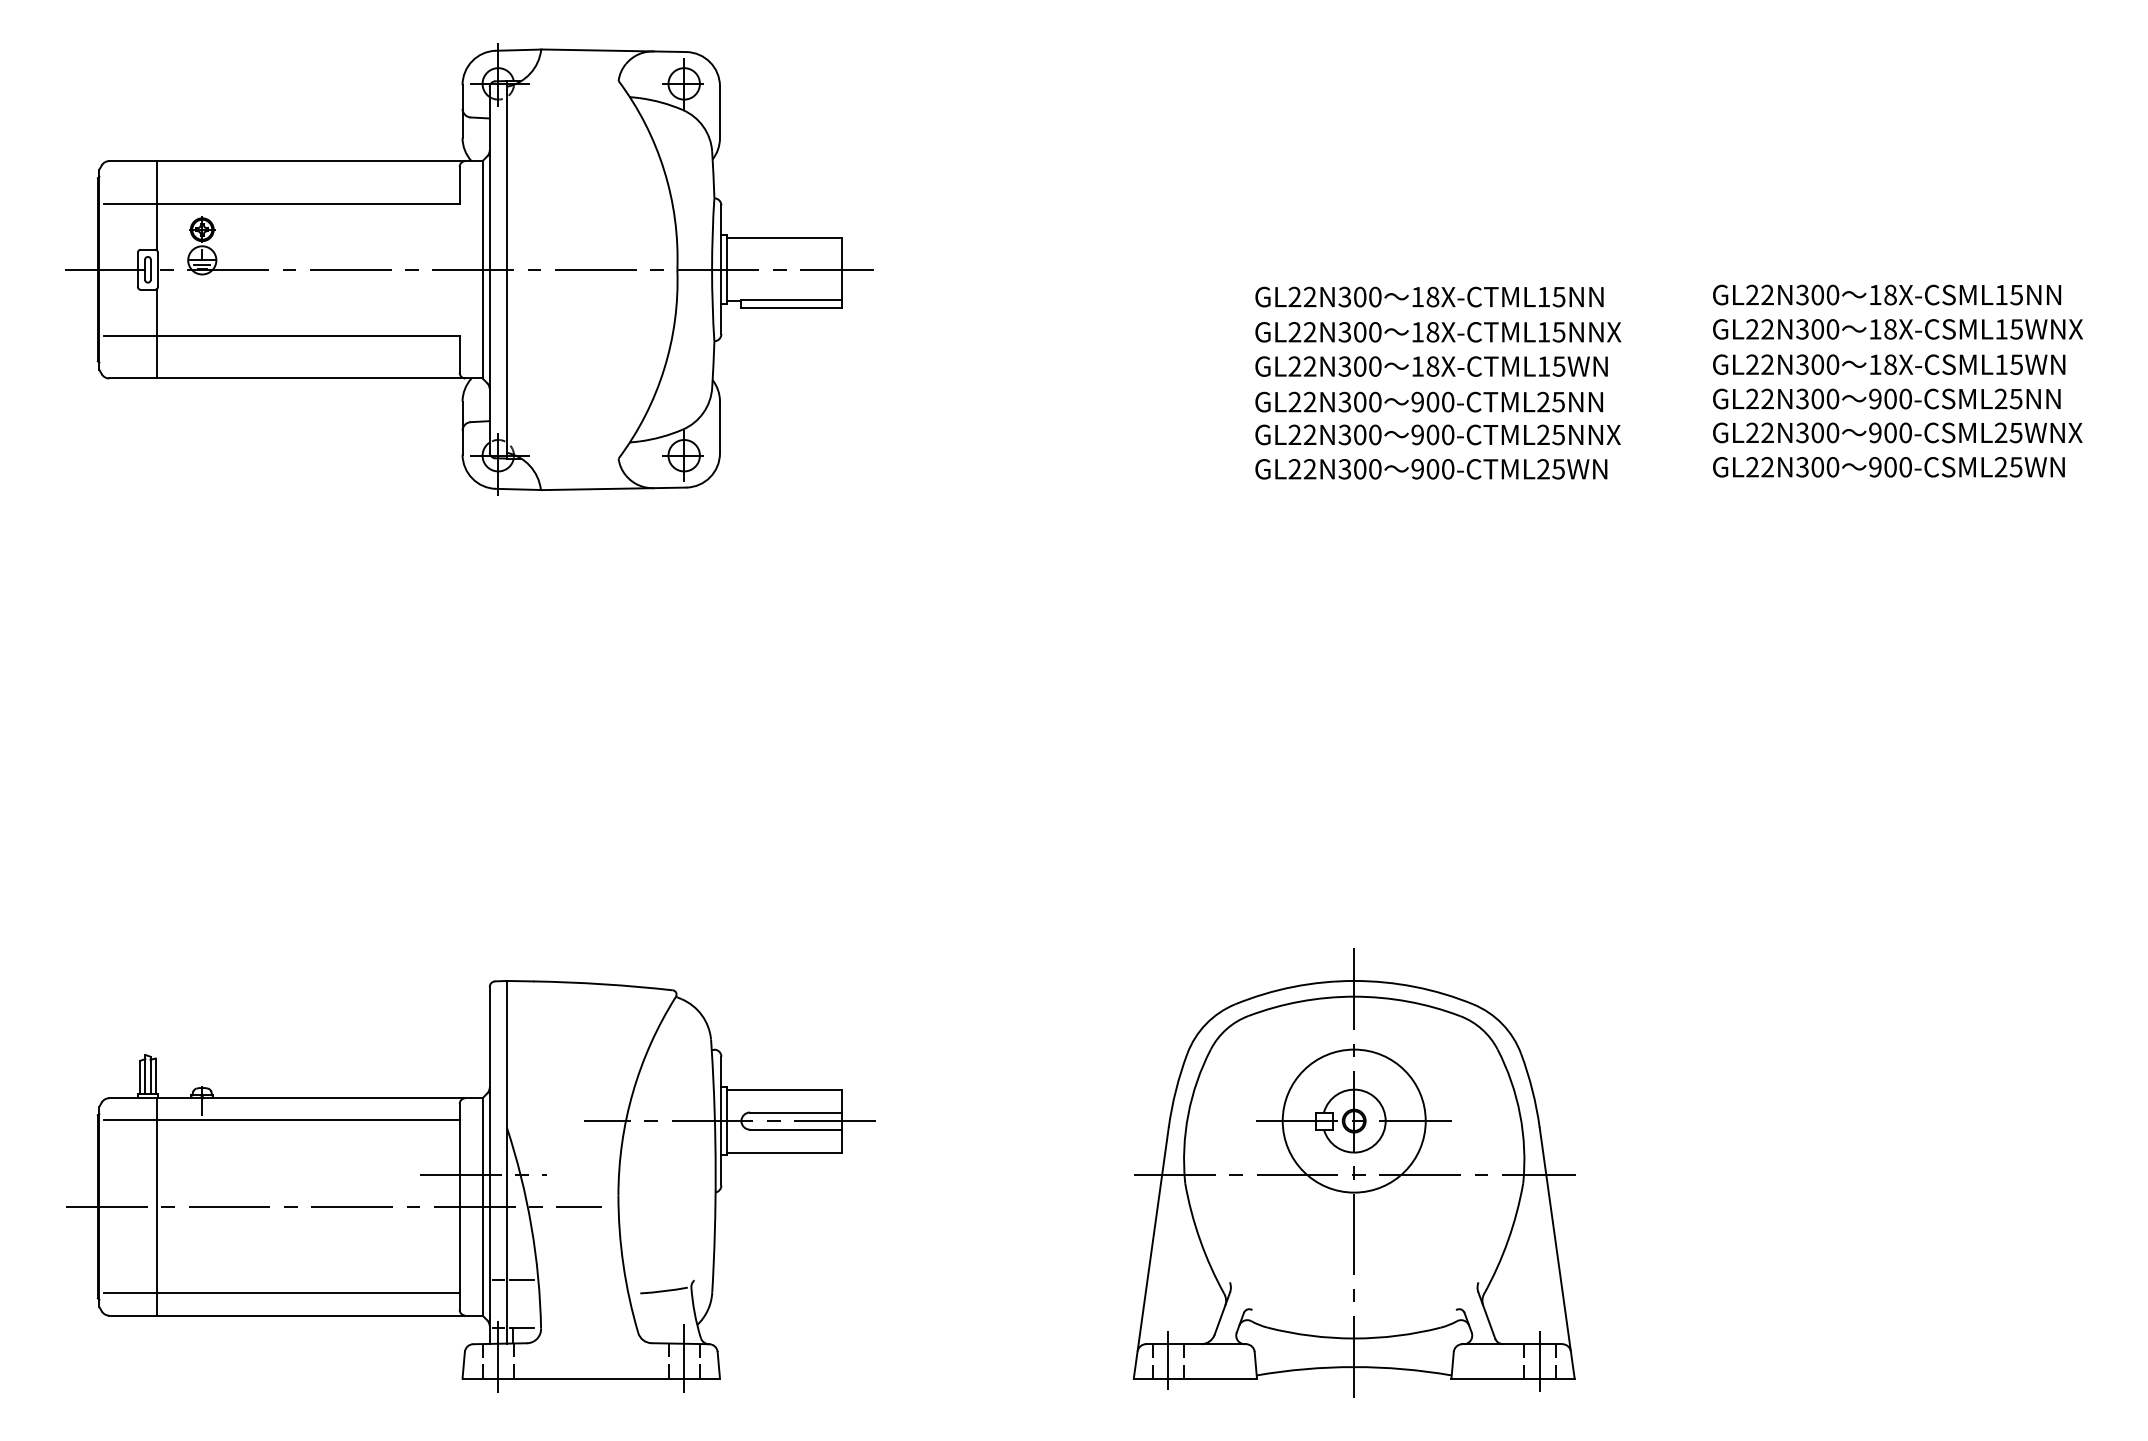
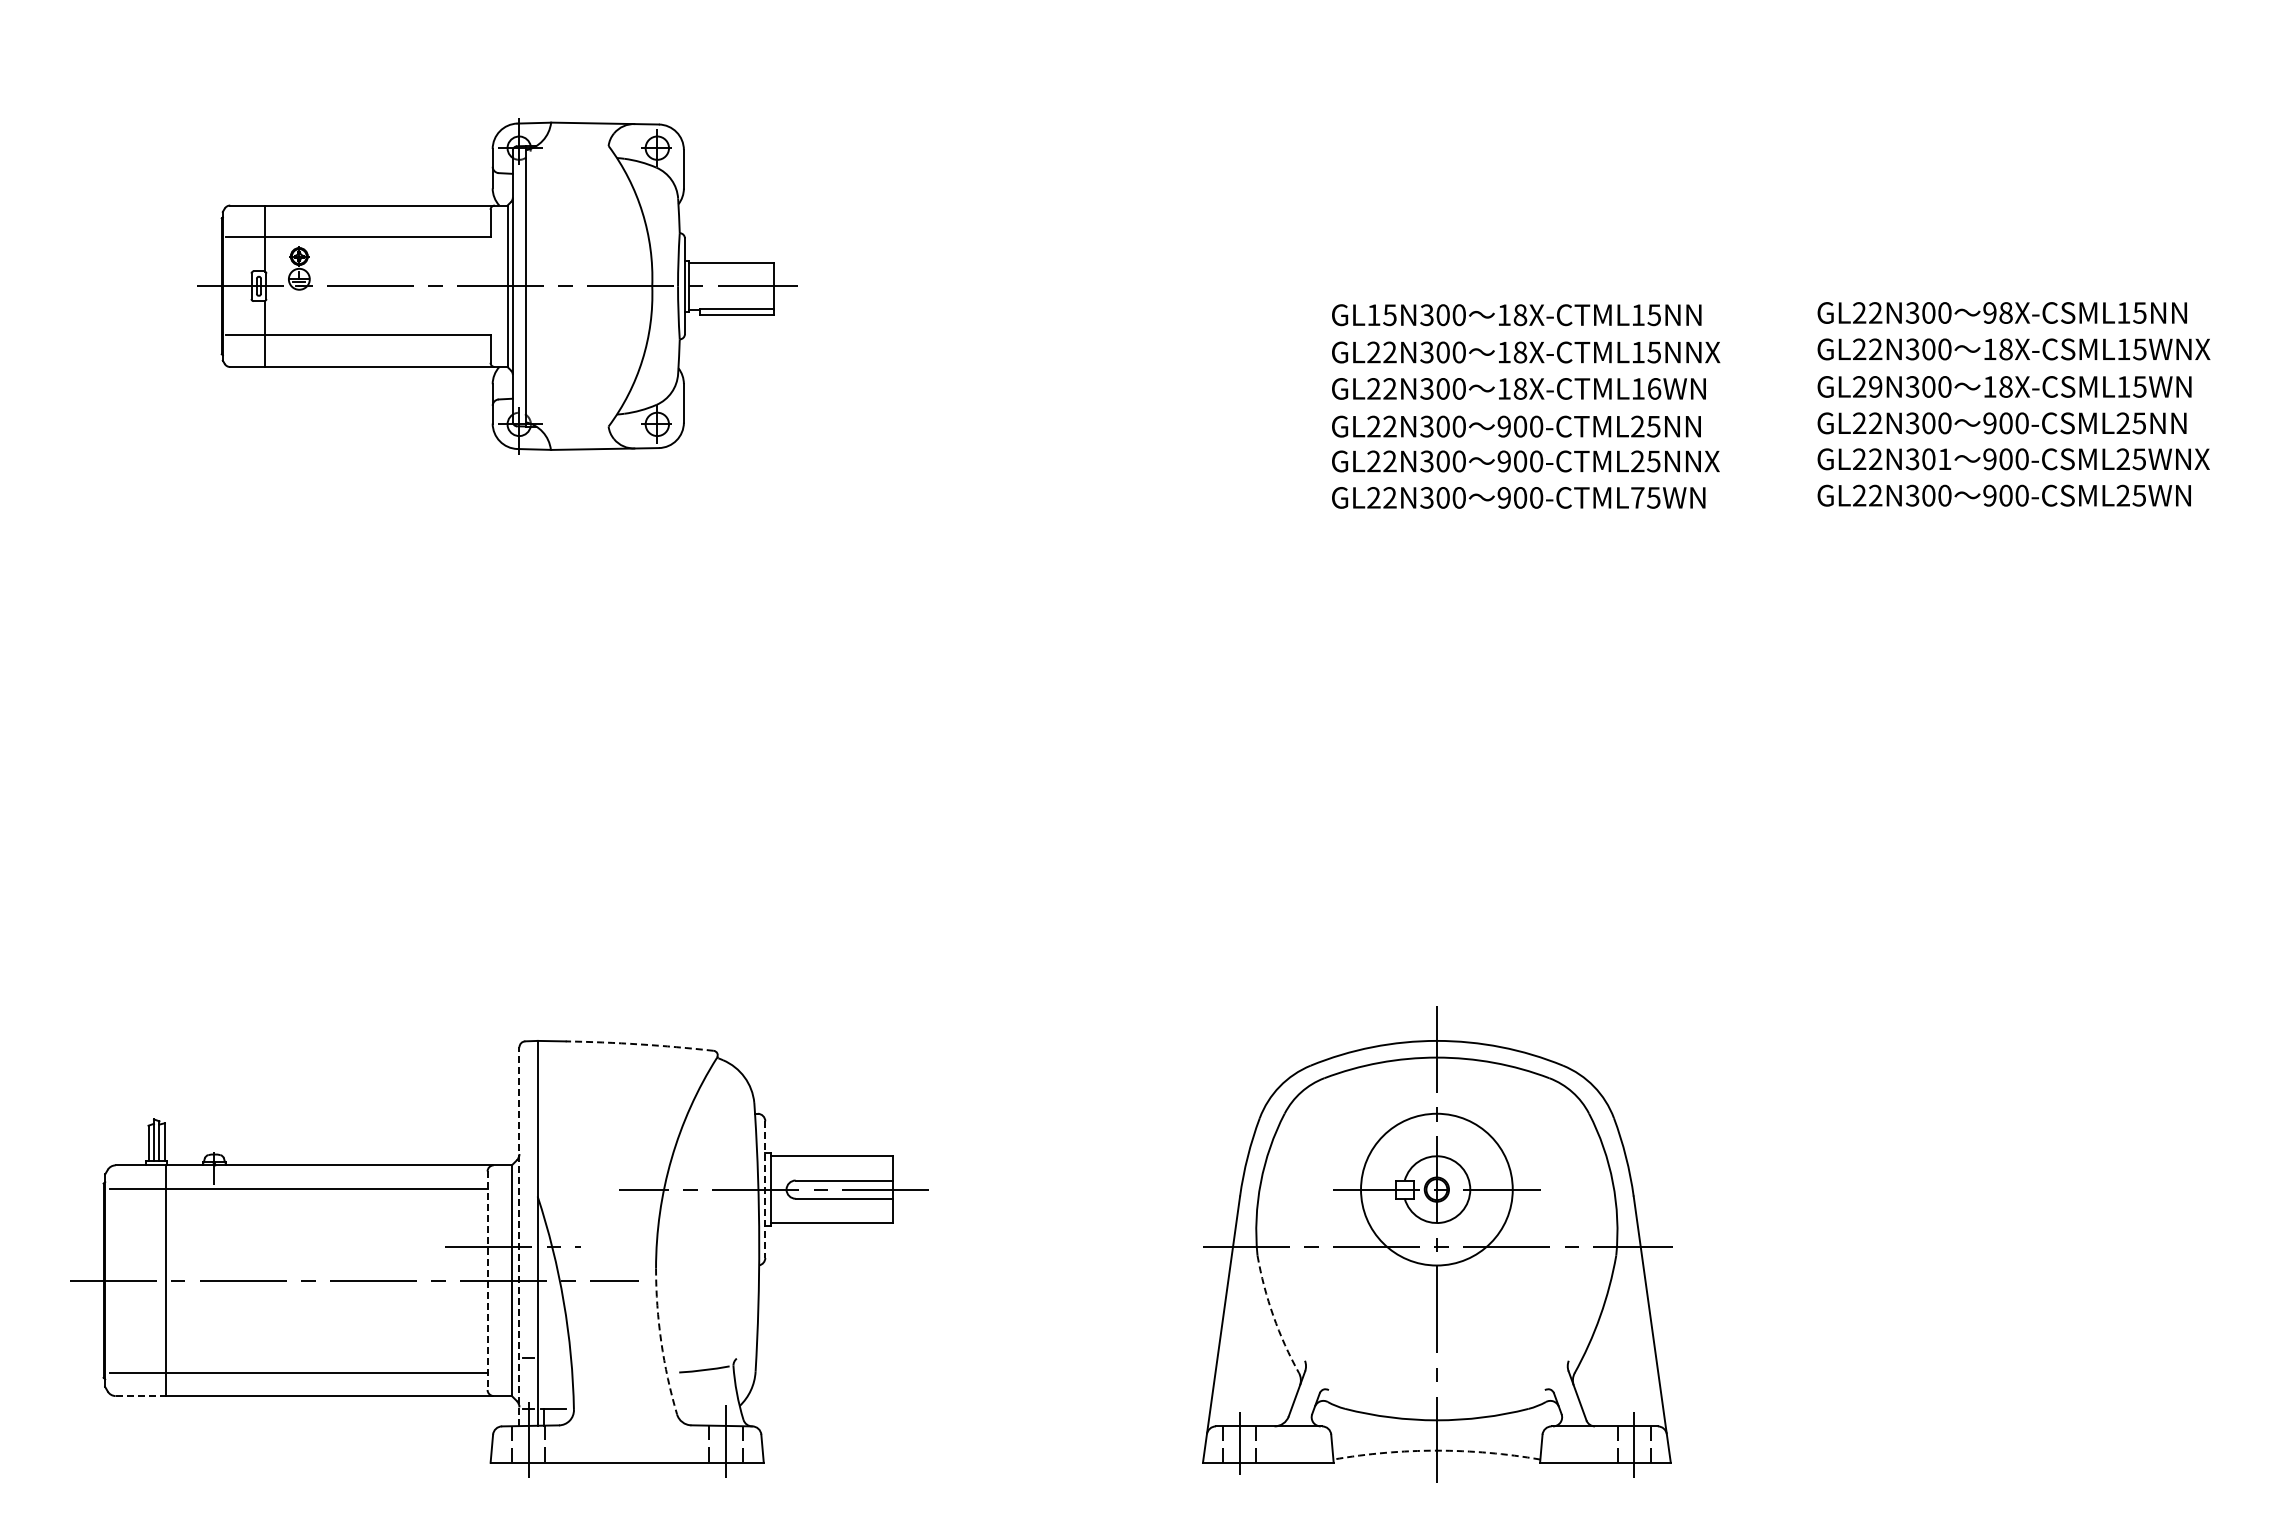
part: (469, 270) -> (497, 286), size x0.7
text: (1874, 294) -> (1989, 312), 18X-CSML15NN -> 98X-CSML15NN
text: (1302, 297) -> (1381, 315), GL22N300 -> GL15N300
text: (1767, 364) -> (1875, 386), GL22N300 -> GL29N300
text: (1559, 366) -> (1654, 388), 18X-CTML15WN -> 18X-CTML16WN
text: (1832, 433) -> (1944, 459), GL22N300 -> GL22N301
text: (1543, 468) -> (1637, 497), 900-CTML25WN -> 900-CTML75WN
arc: (602, 984) -> (639, 1044), solid -> dashed
line: (721, 1121) -> (765, 1190), solid -> dashed
line: (489, 1165) -> (519, 1236), solid -> dashed
line: (459, 1207) -> (487, 1281), solid -> dashed
arc: (1200, 1240) -> (1273, 1316), solid -> dashed
arc: (623, 1265) -> (661, 1342), solid -> dashed
line: (520, 1280) -> (552, 1358), removed
line: (133, 1316) -> (141, 1396), solid -> dashed
arc: (1353, 1366) -> (1436, 1450), solid -> dashed

